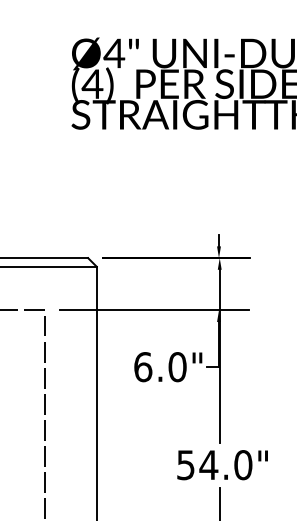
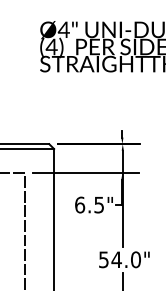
text: (178, 366) -> (99, 204), 6.0" -> 6.5"

